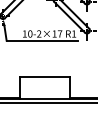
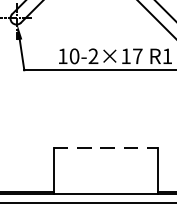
line: (45, 77) -> (106, 148), solid -> dashed

